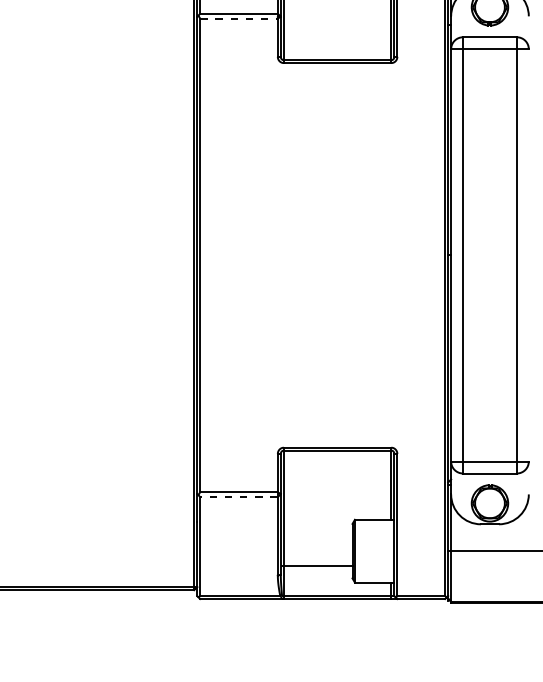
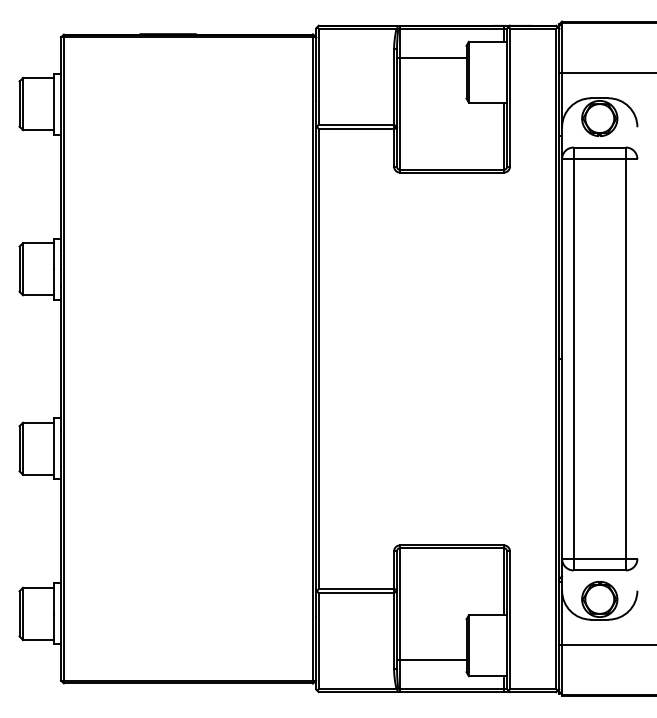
line: (239, 18) -> (356, 129), dashed -> solid
line: (239, 497) -> (356, 593), dashed -> solid

